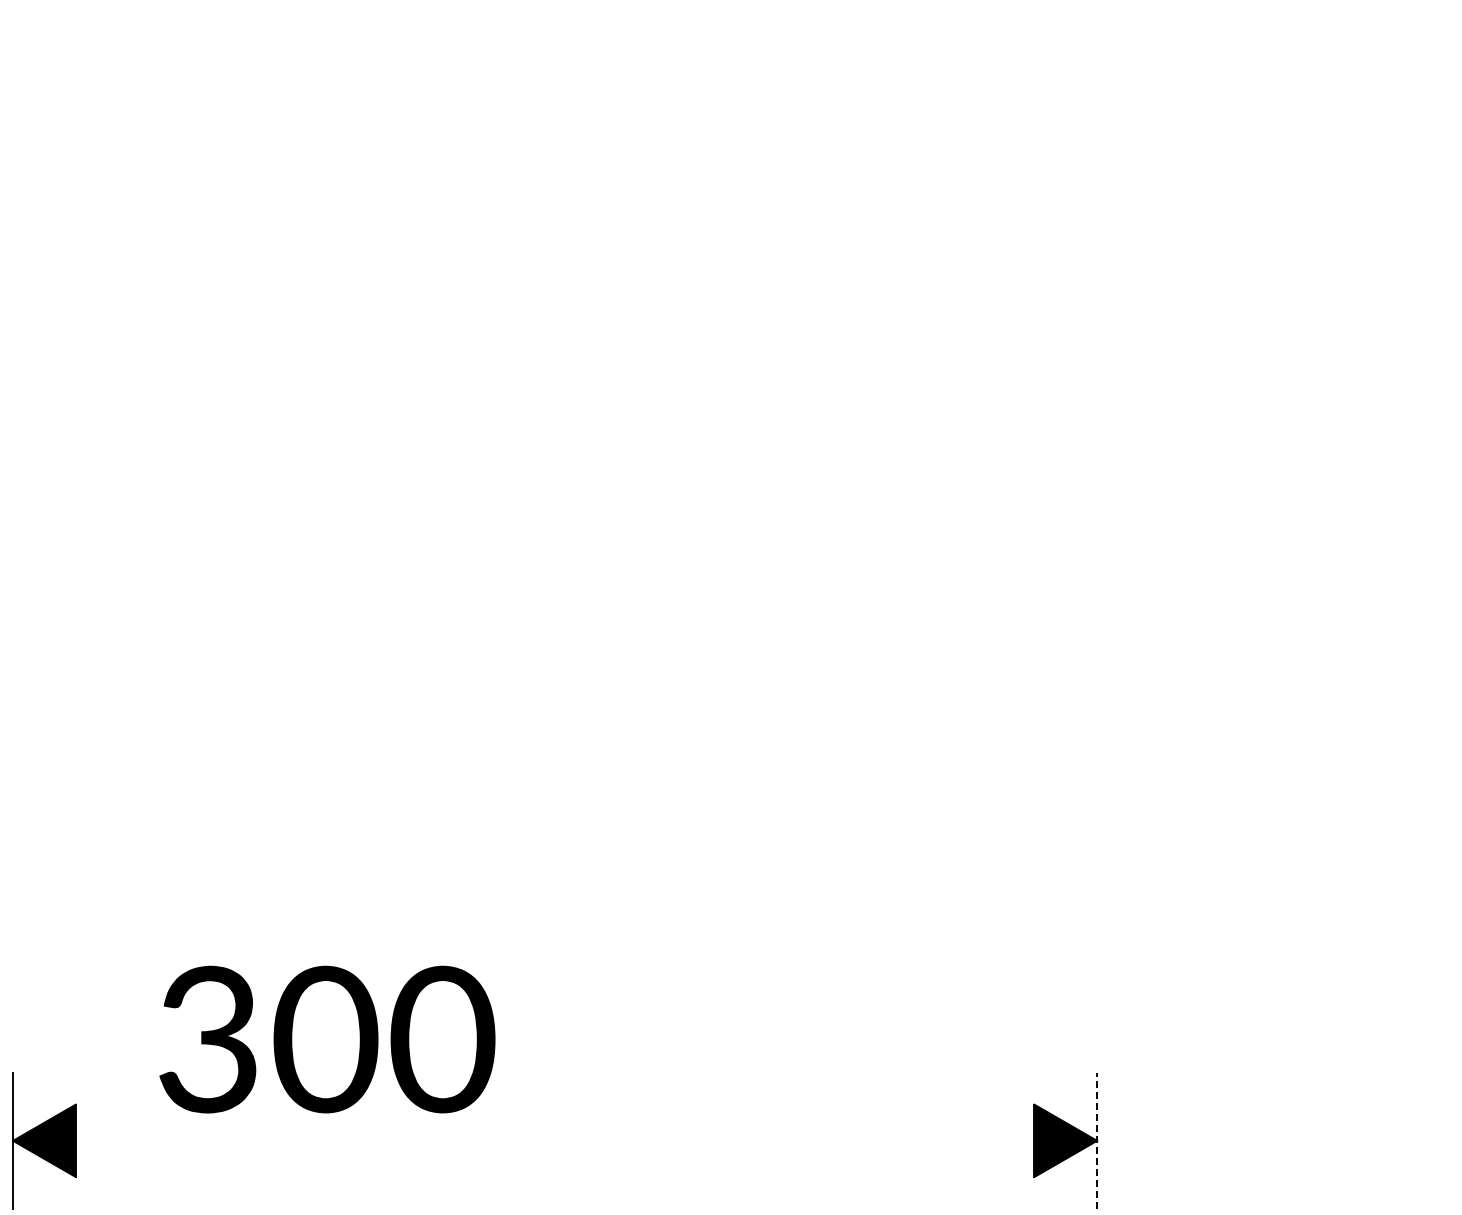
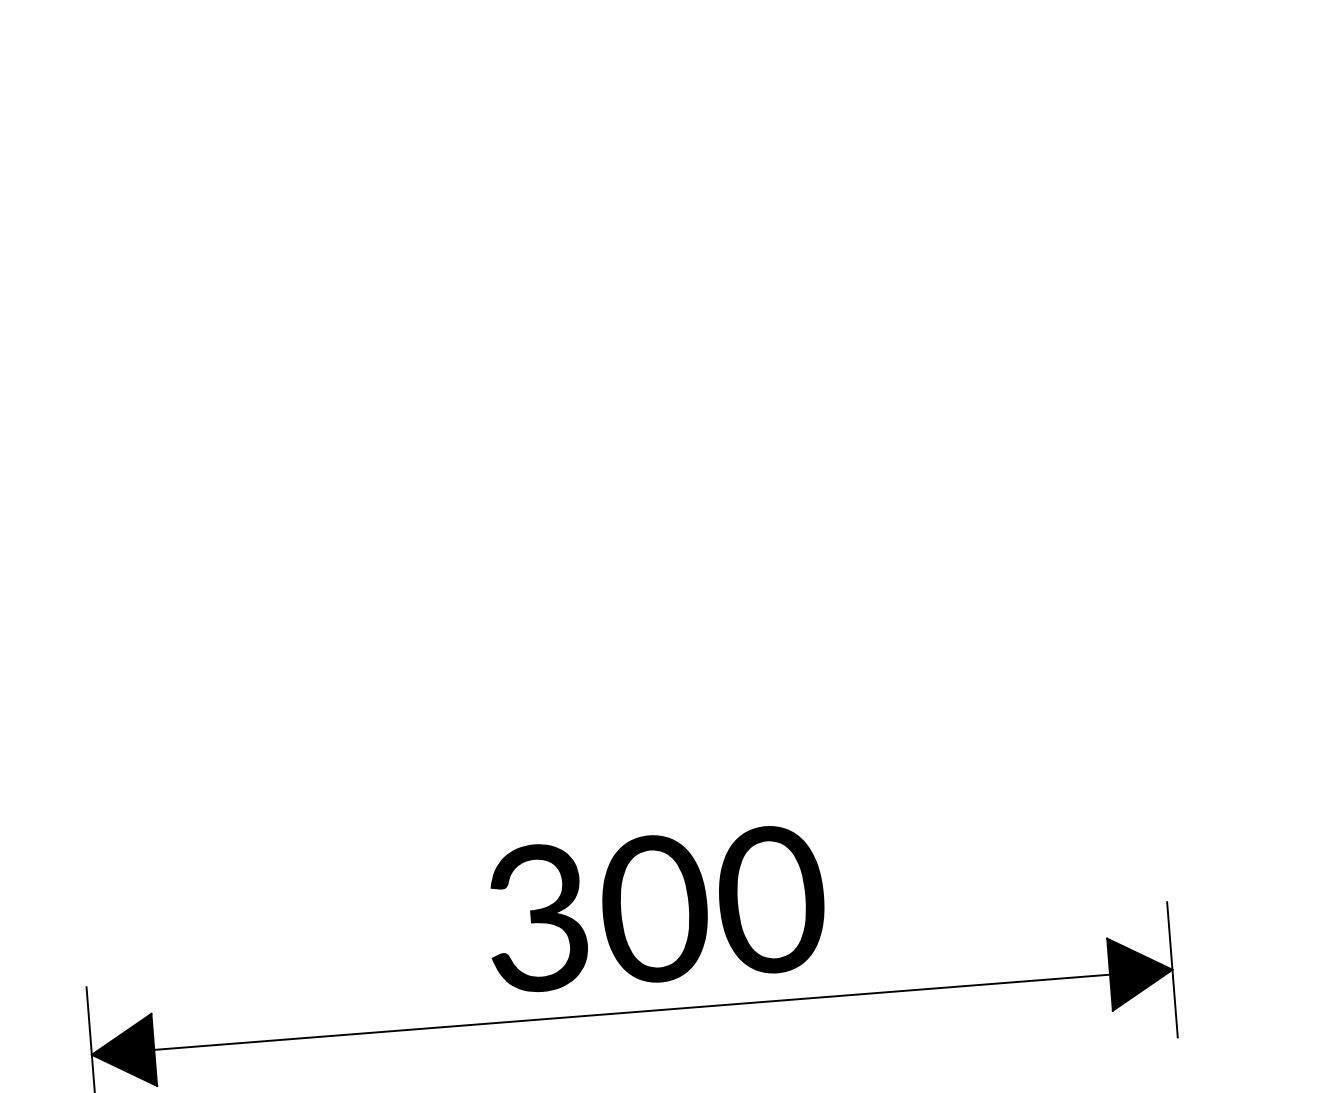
text: (327, 1039) -> (656, 908), moved
line: (554, 1140) -> (631, 1012), added
line: (1097, 1140) -> (1172, 969), dashed -> solid

